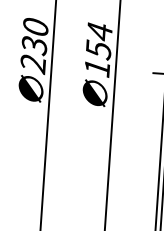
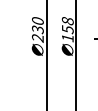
text: (99, 32) -> (67, 21), 154 -> 158

